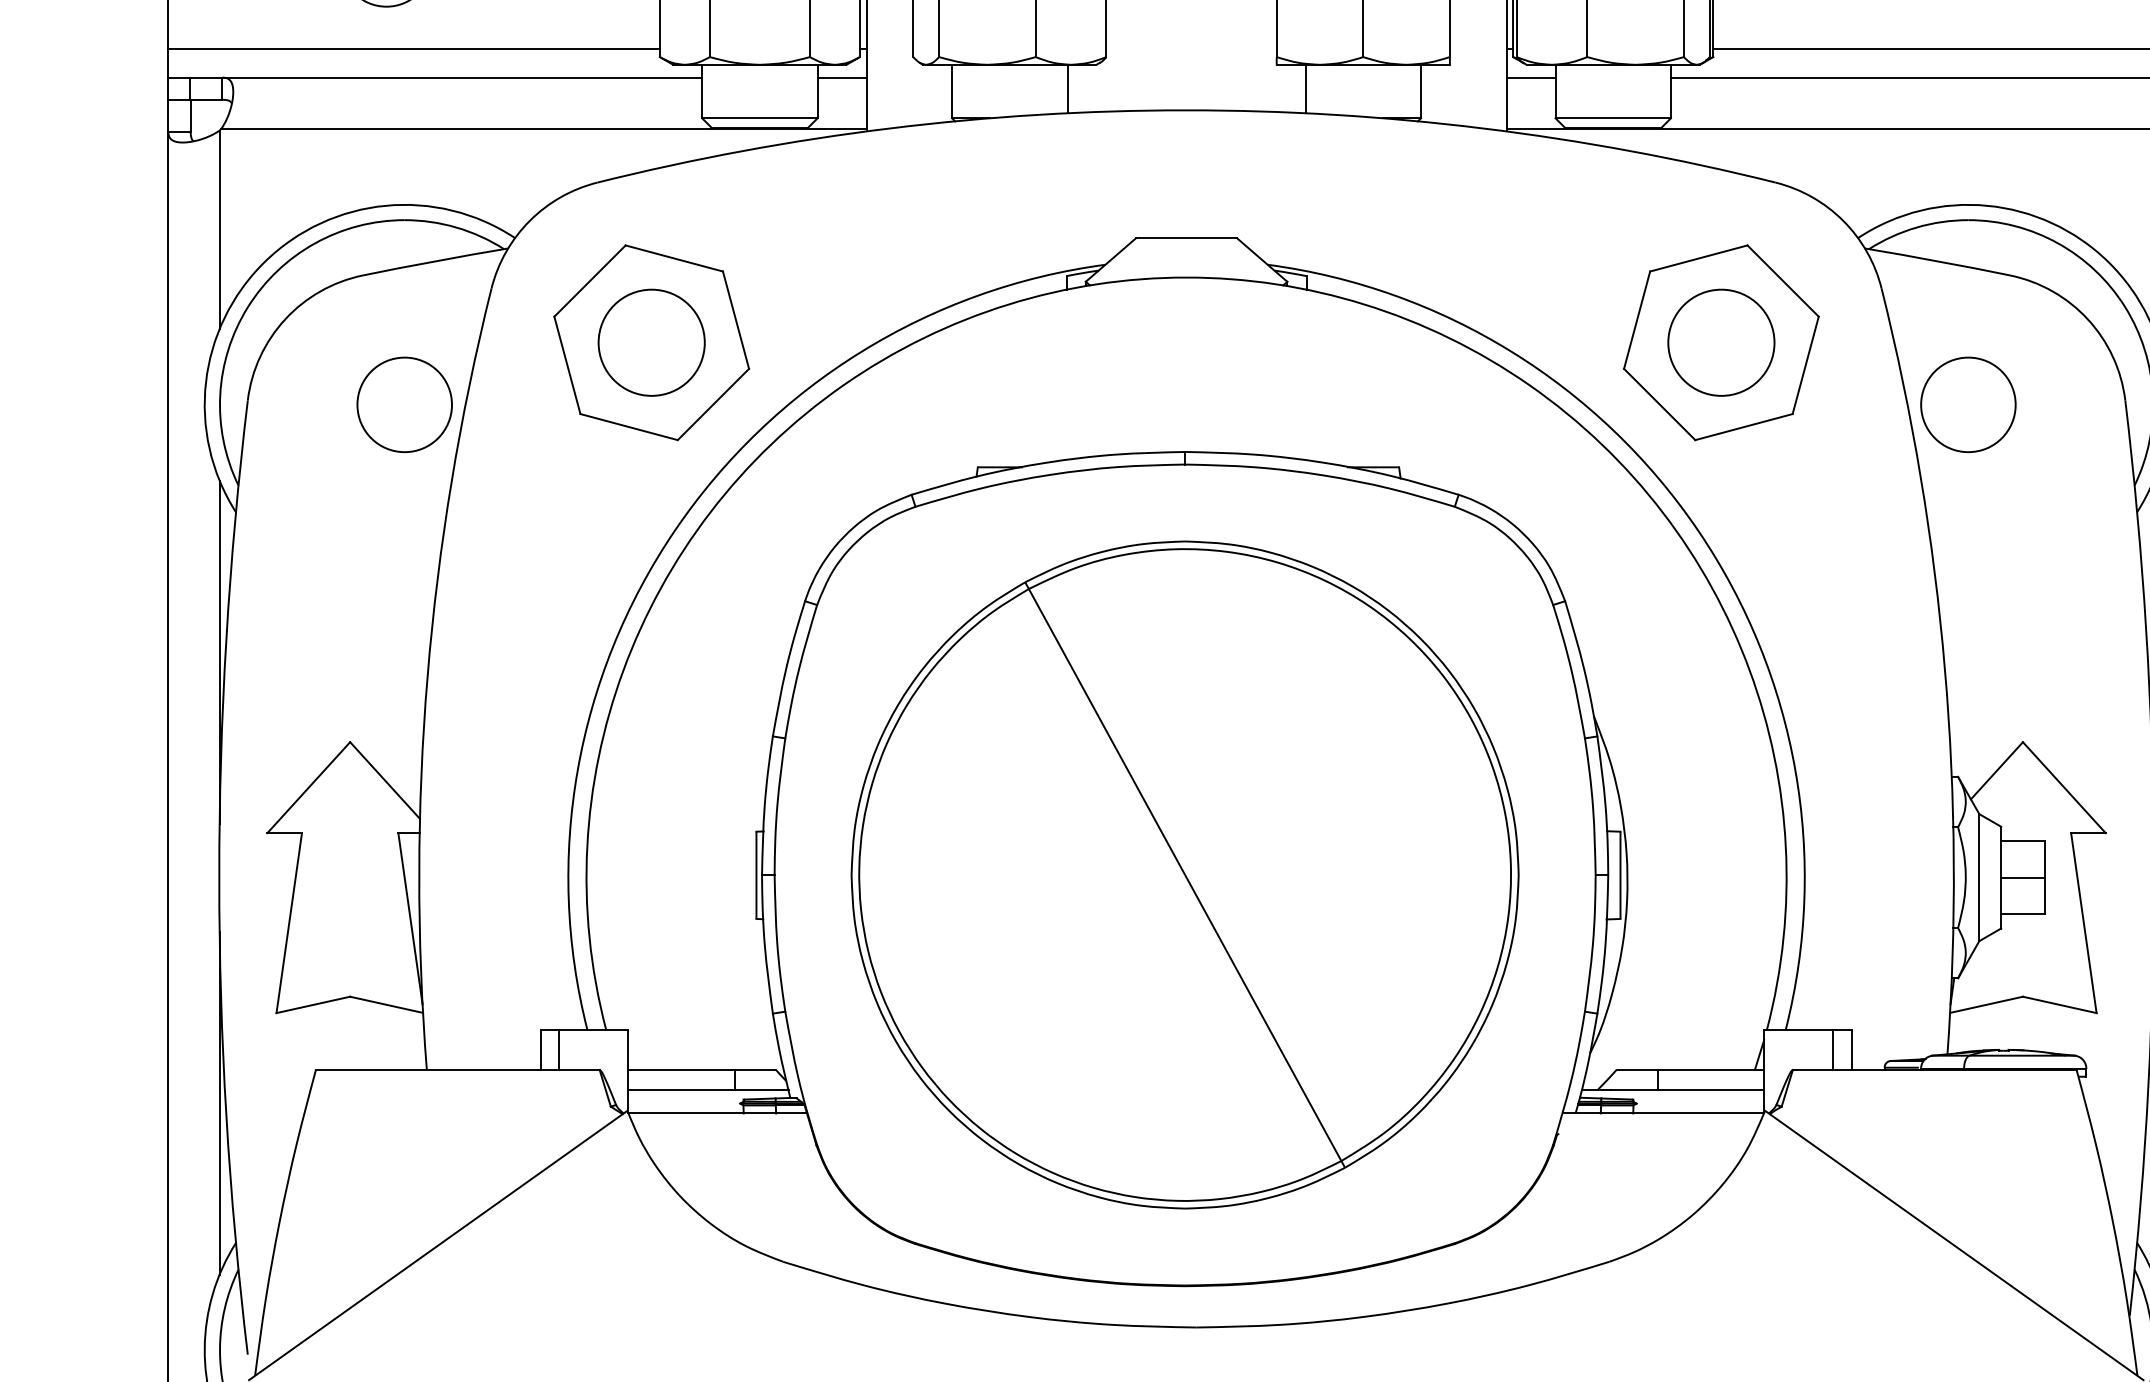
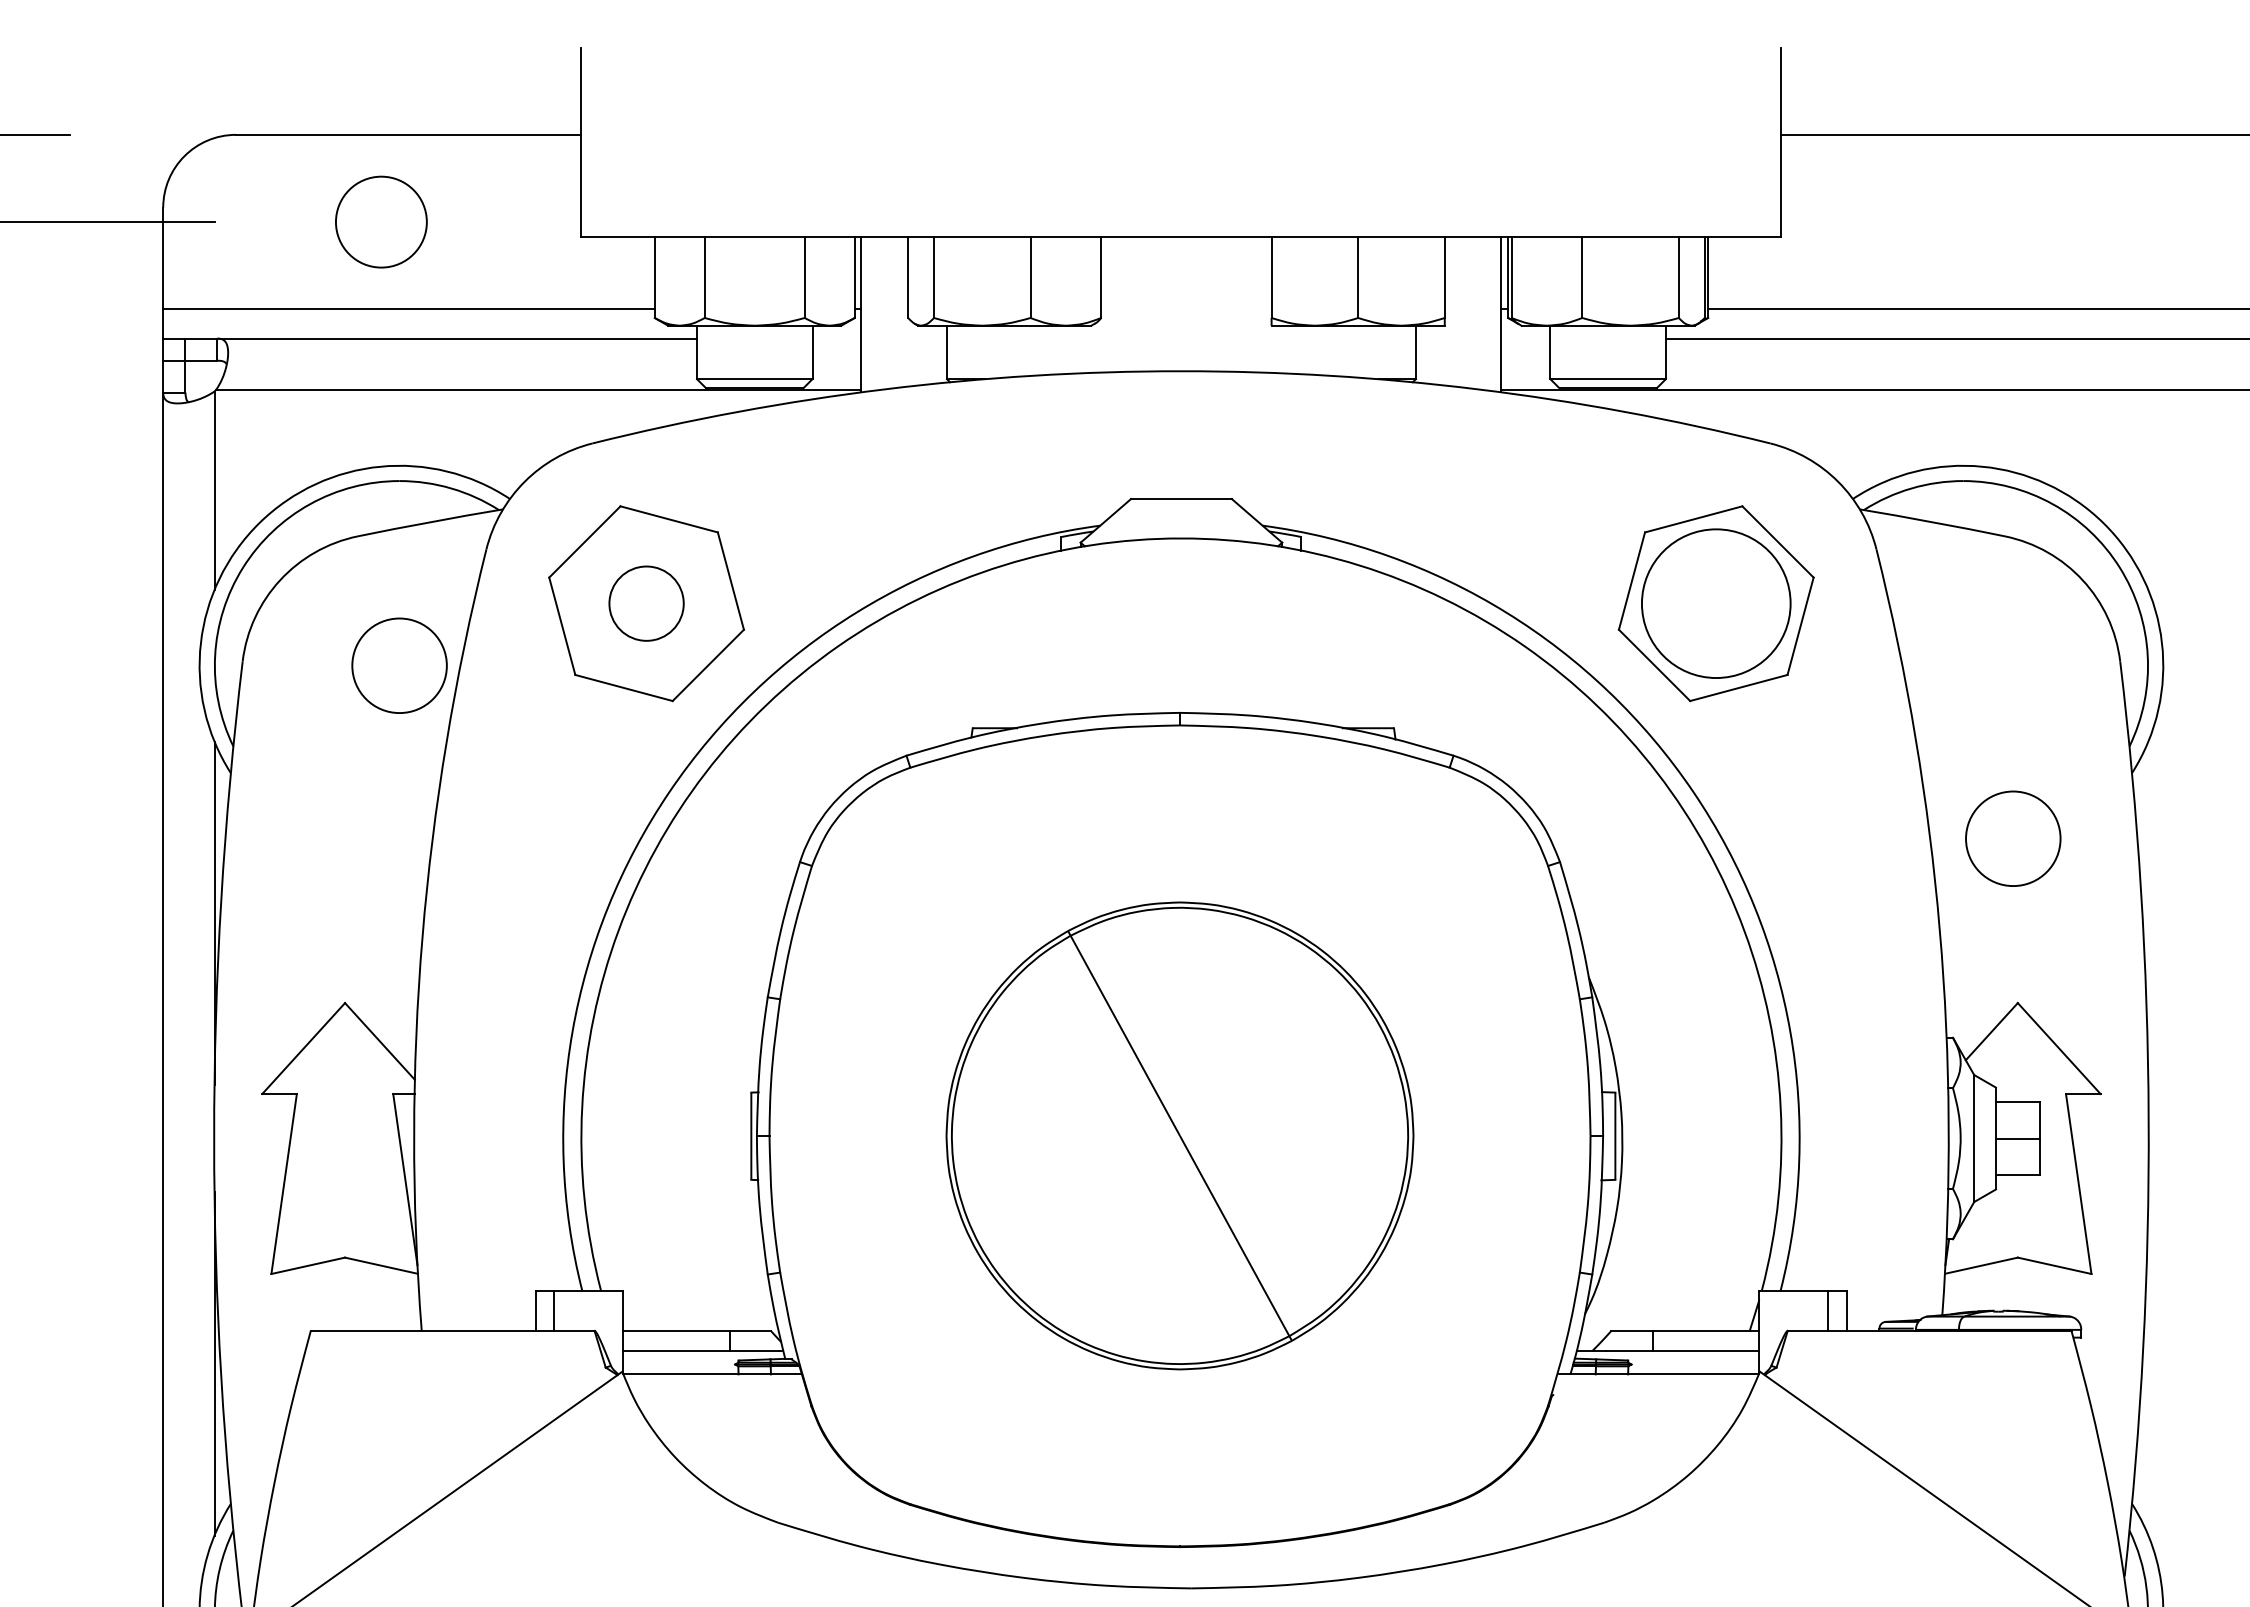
line: (841, 77) -> (836, 338), removed
line: (1530, 77) -> (1525, 338), removed
line: (1067, 88) -> (1062, 349), removed
line: (1305, 88) -> (1300, 349), removed
circle: (651, 342) -> (646, 603), size x0.7
circle: (1721, 342) -> (1716, 603), size x1.4
circle: (1968, 404) -> (2013, 838), moved
part: (1184, 874) -> (1179, 1135), size x0.7

